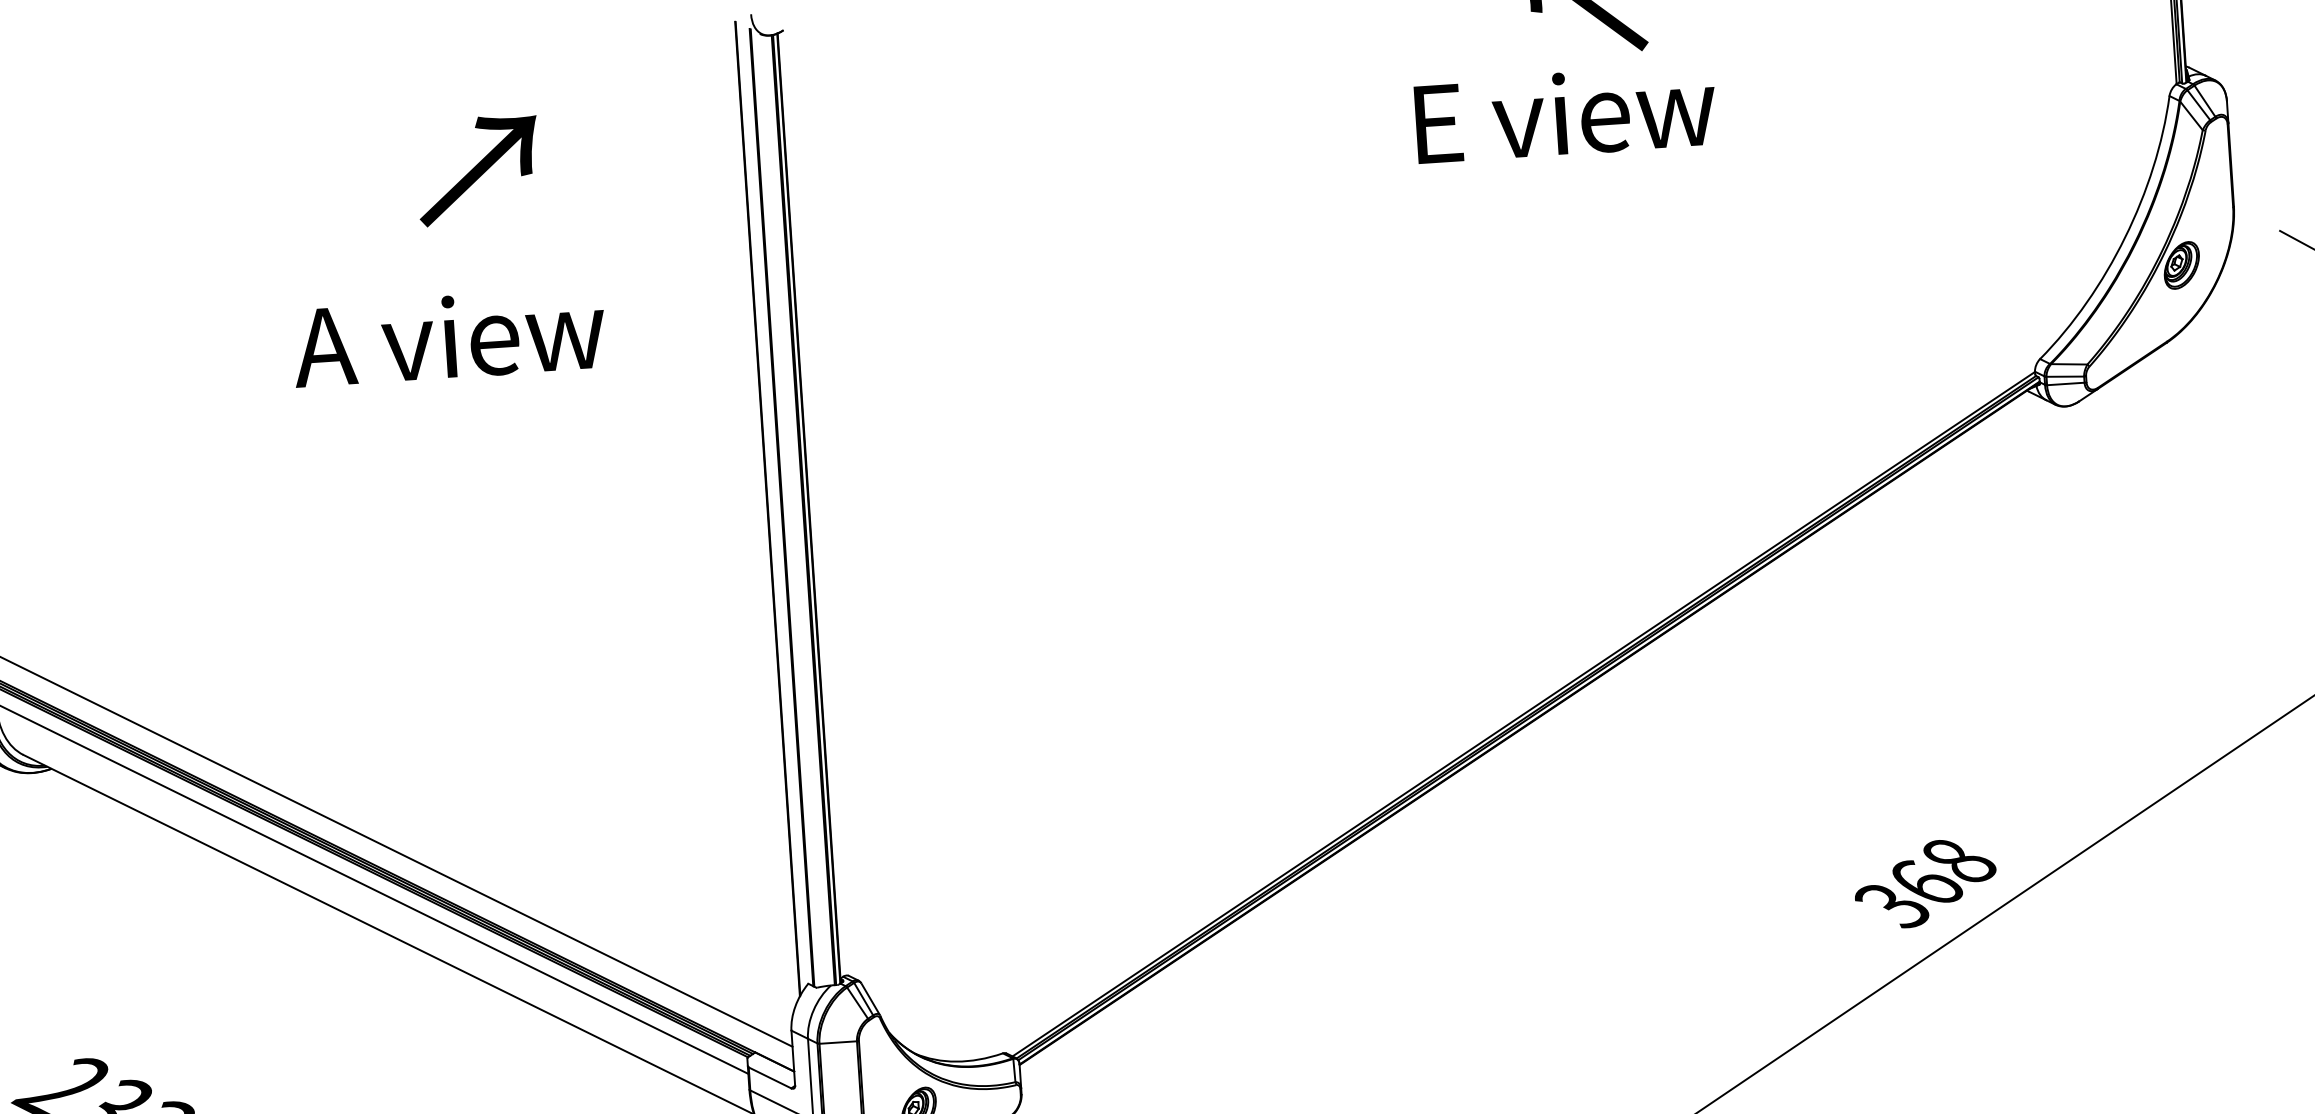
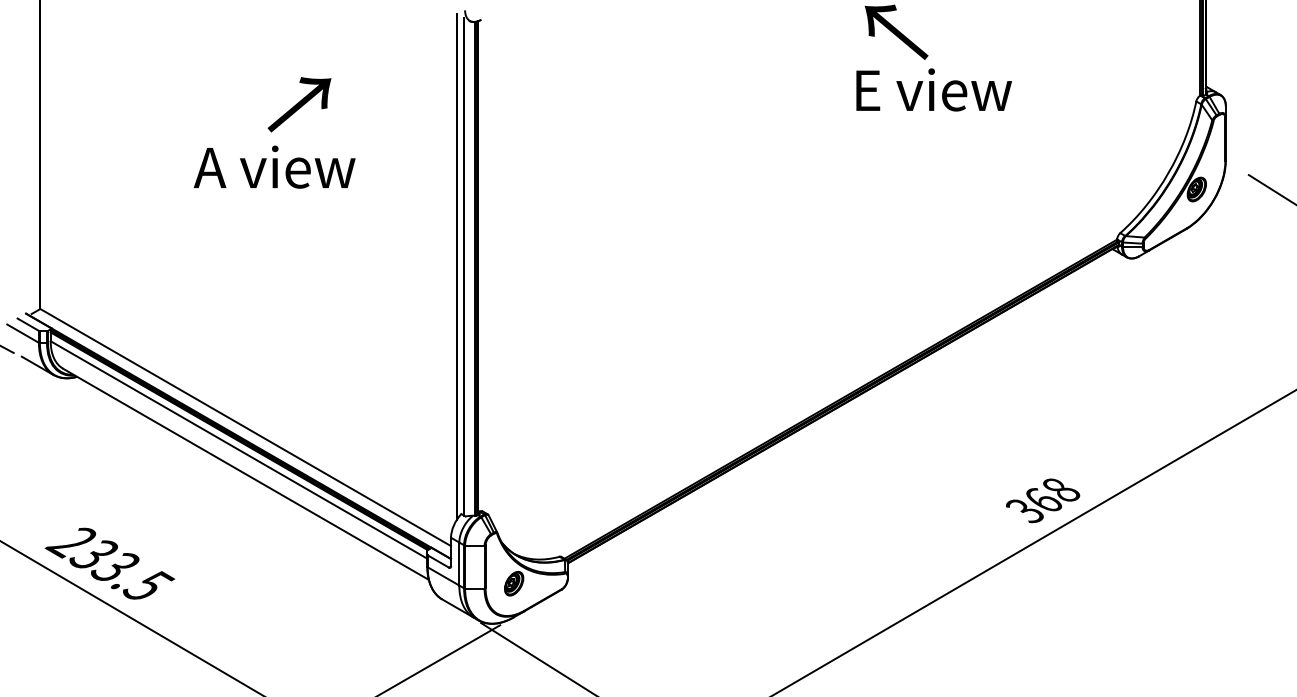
text: (1564, 113) -> (933, 89), moved
text: (478, 169) -> (299, 104), moved
text: (448, 336) -> (274, 166), moved

